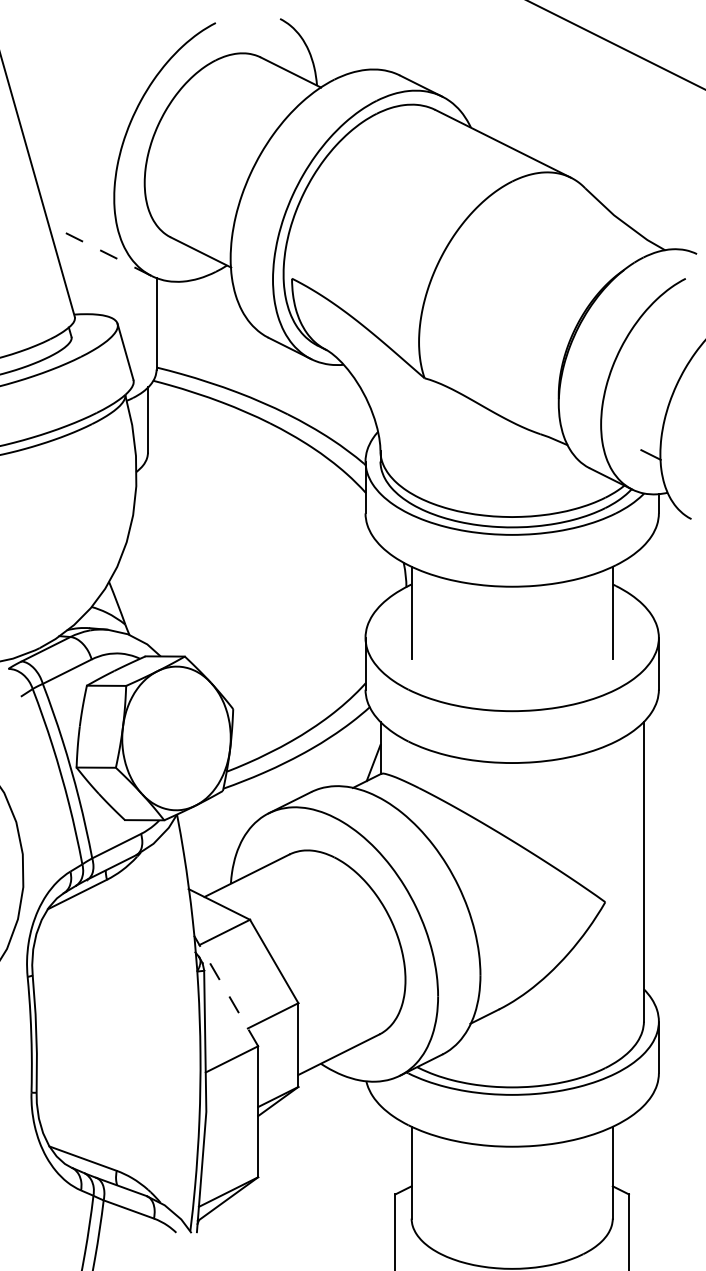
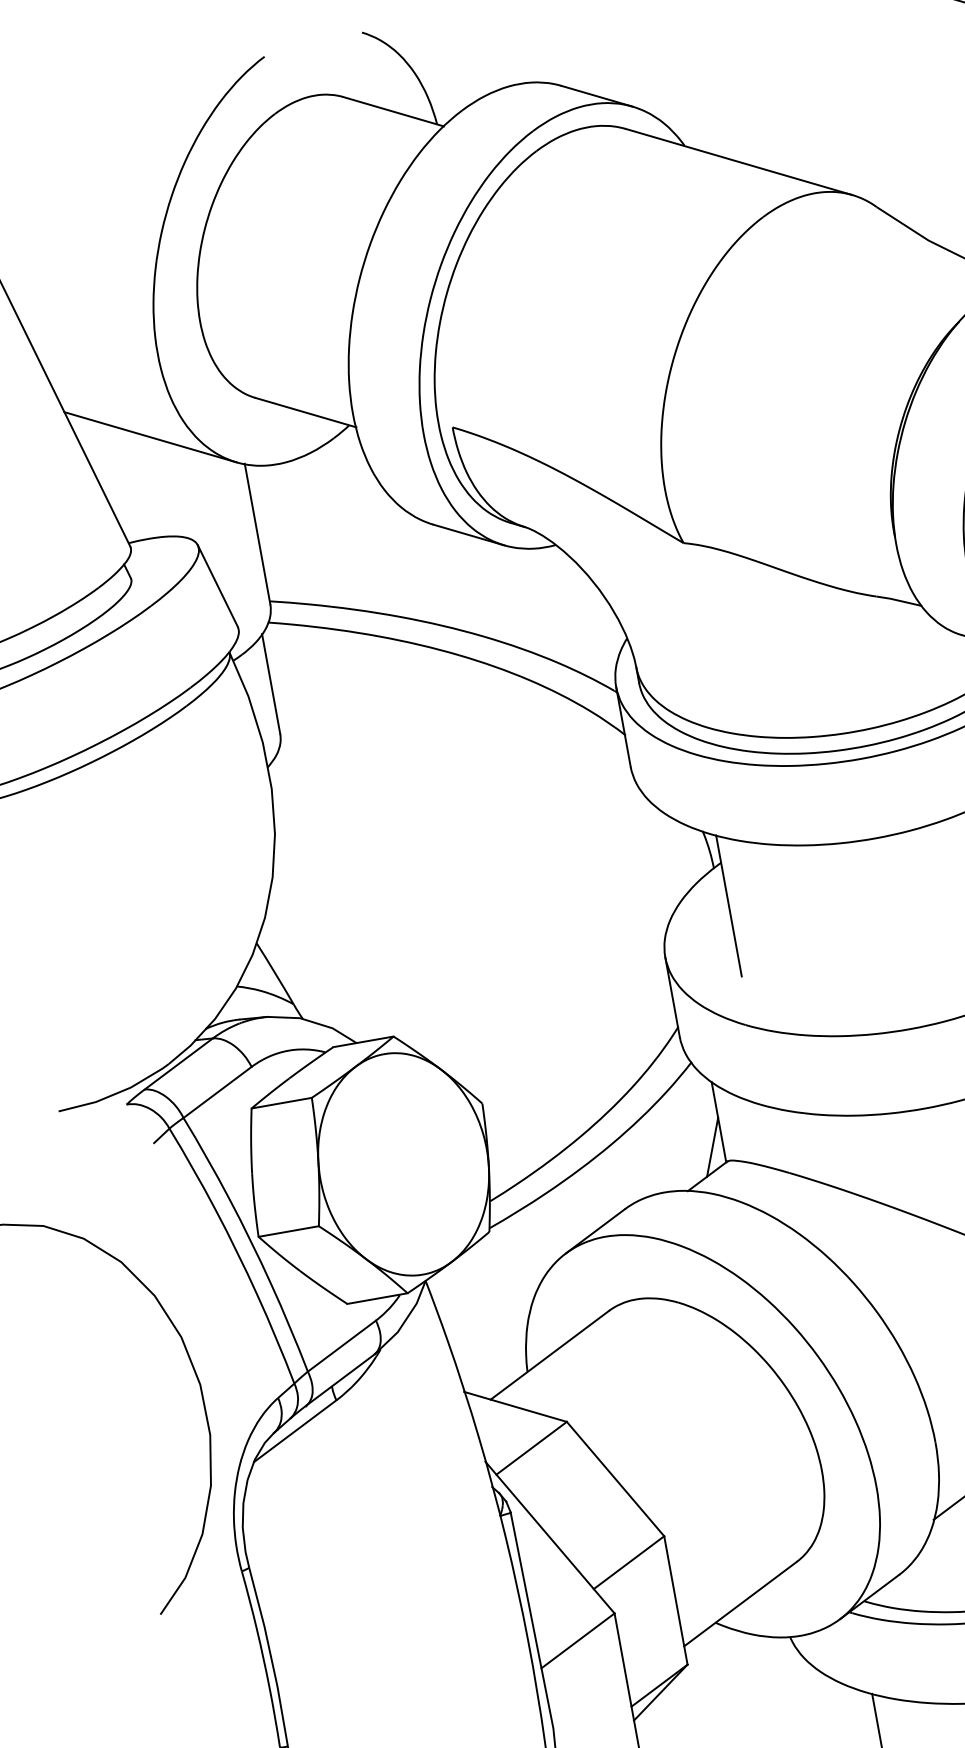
line: (100, 250) -> (151, 437), dashed -> solid
line: (226, 990) -> (550, 1536), dashed -> solid

